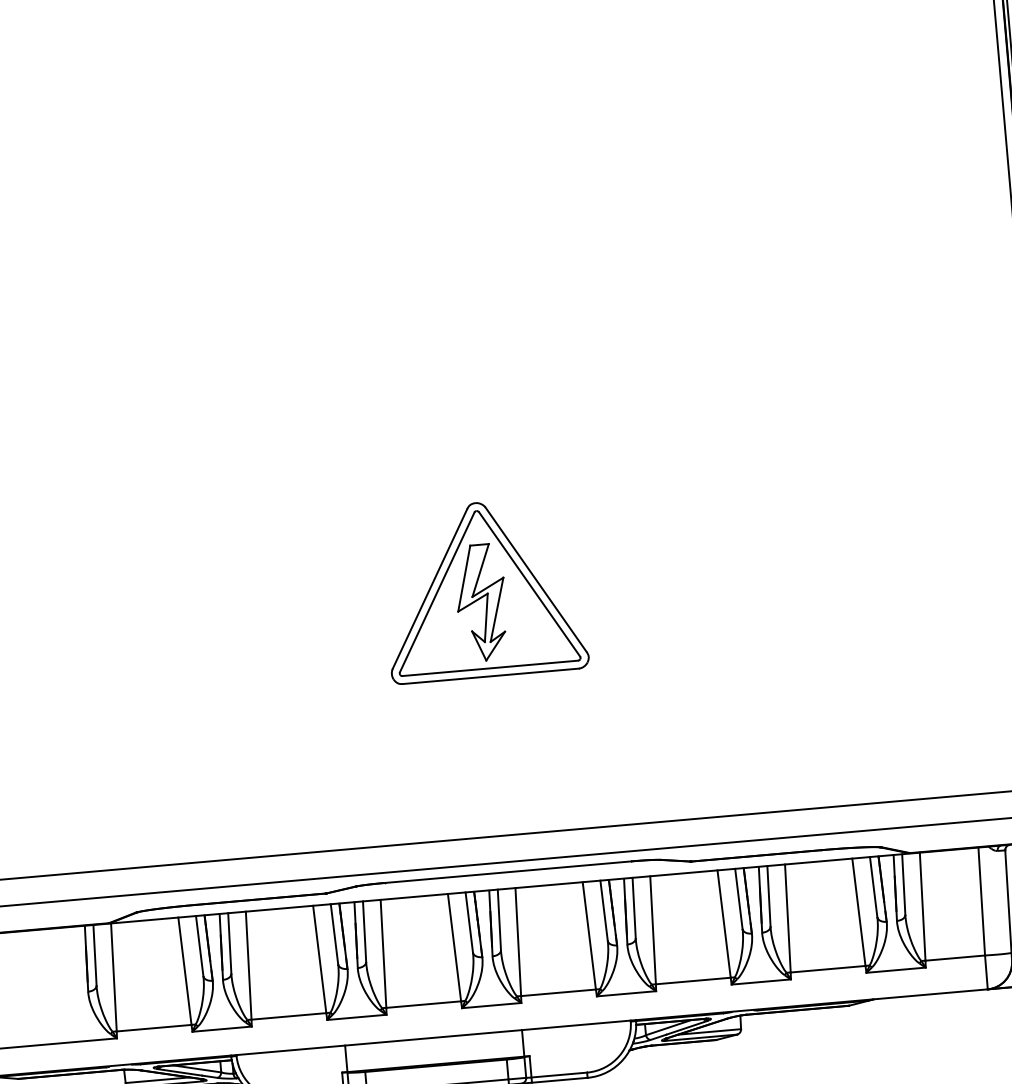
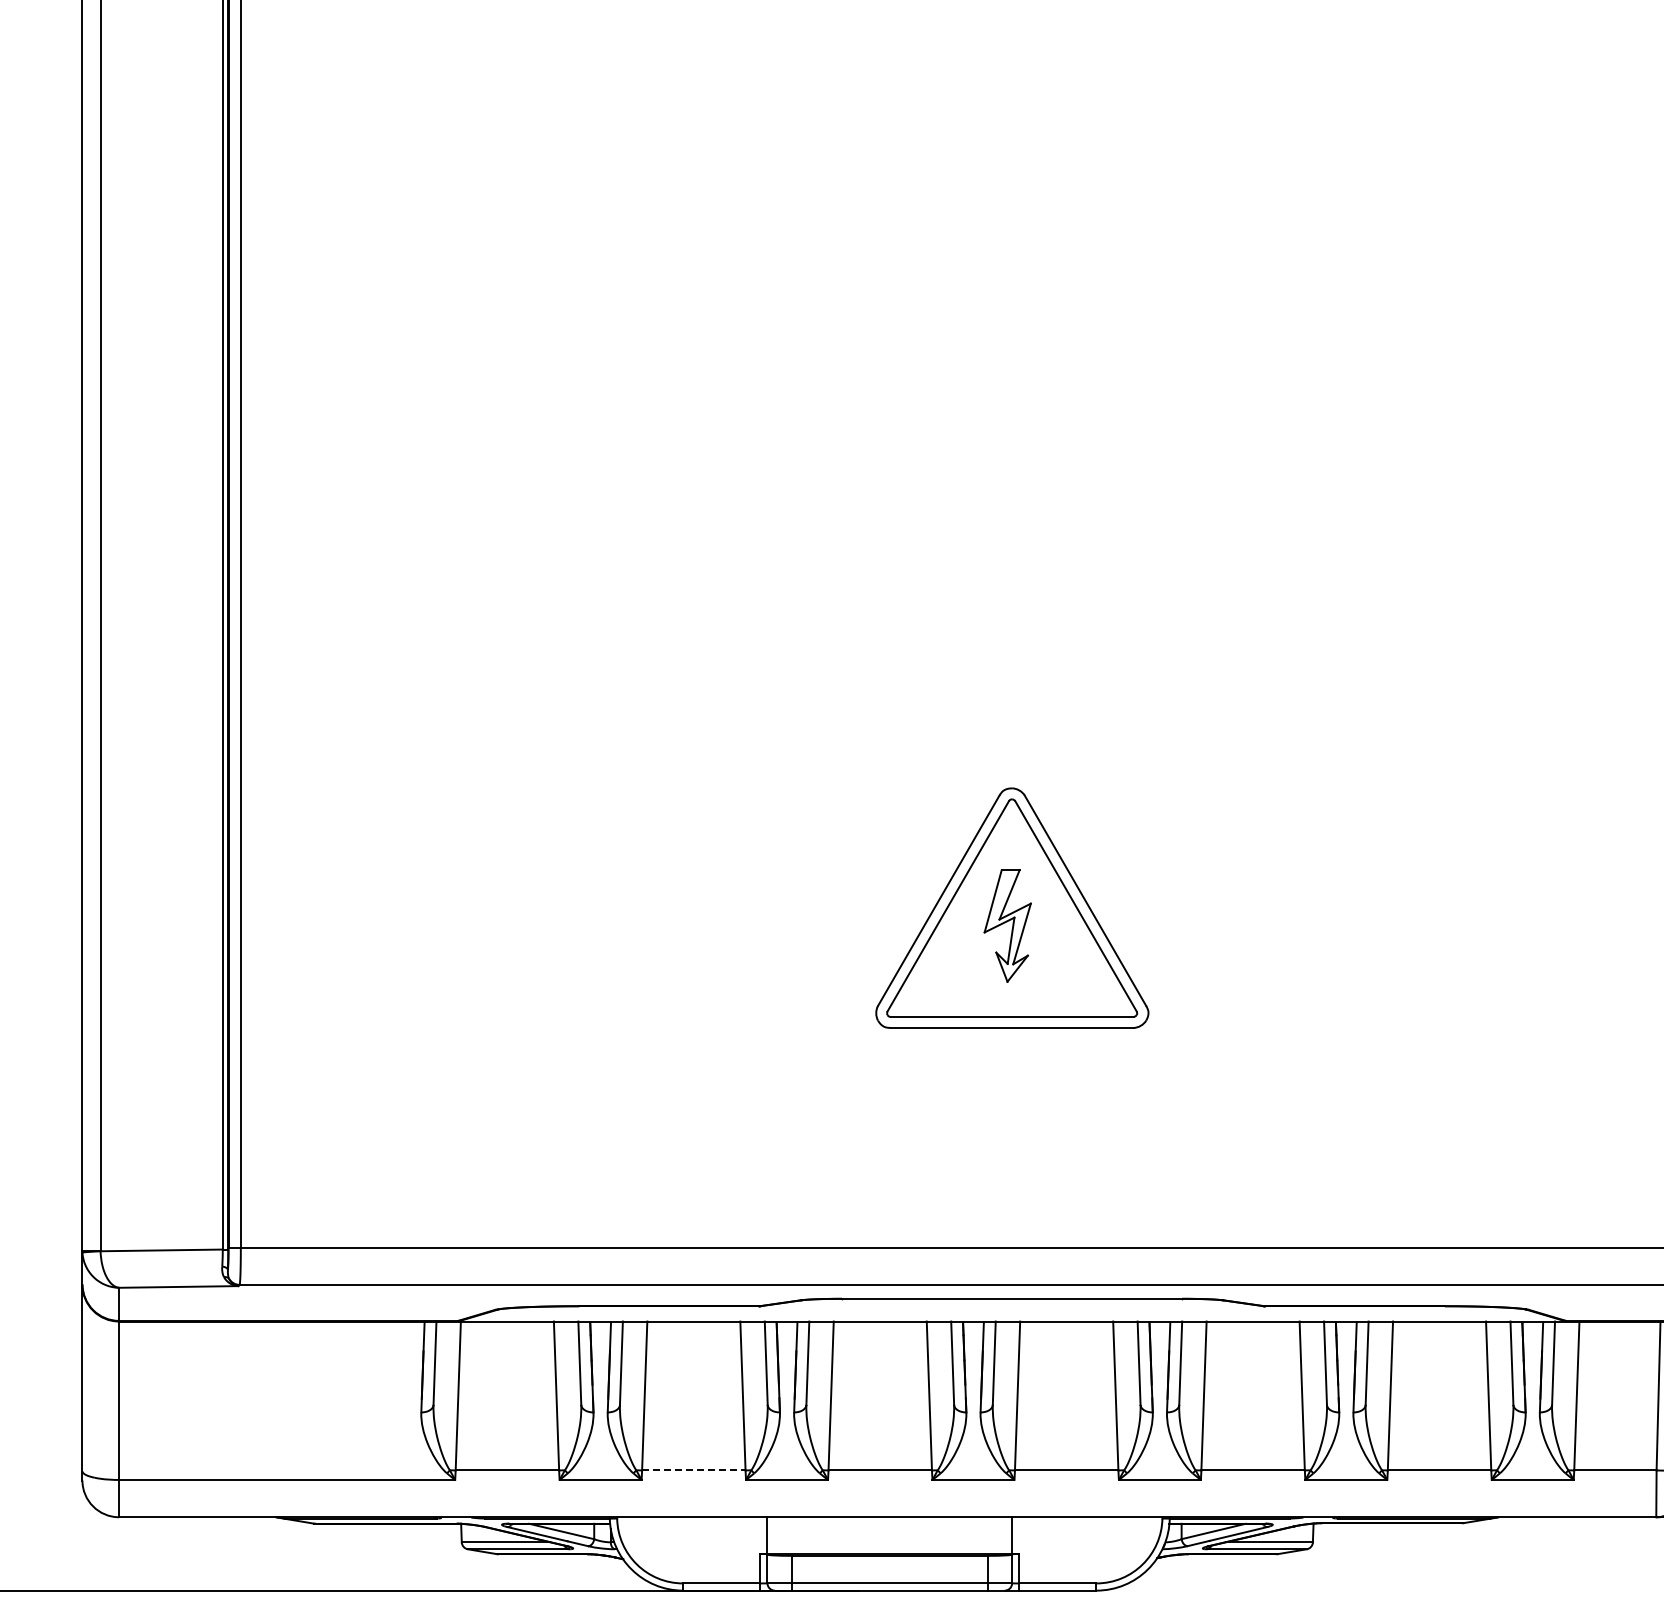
part: (481, 602) -> (1007, 925), size x0.7
line: (288, 1016) -> (693, 1470), solid -> dashed

